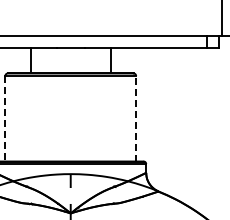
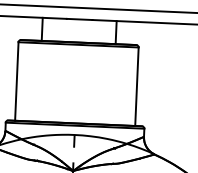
line: (5, 118) -> (16, 81), dashed -> solid
line: (136, 118) -> (137, 86), dashed -> solid

